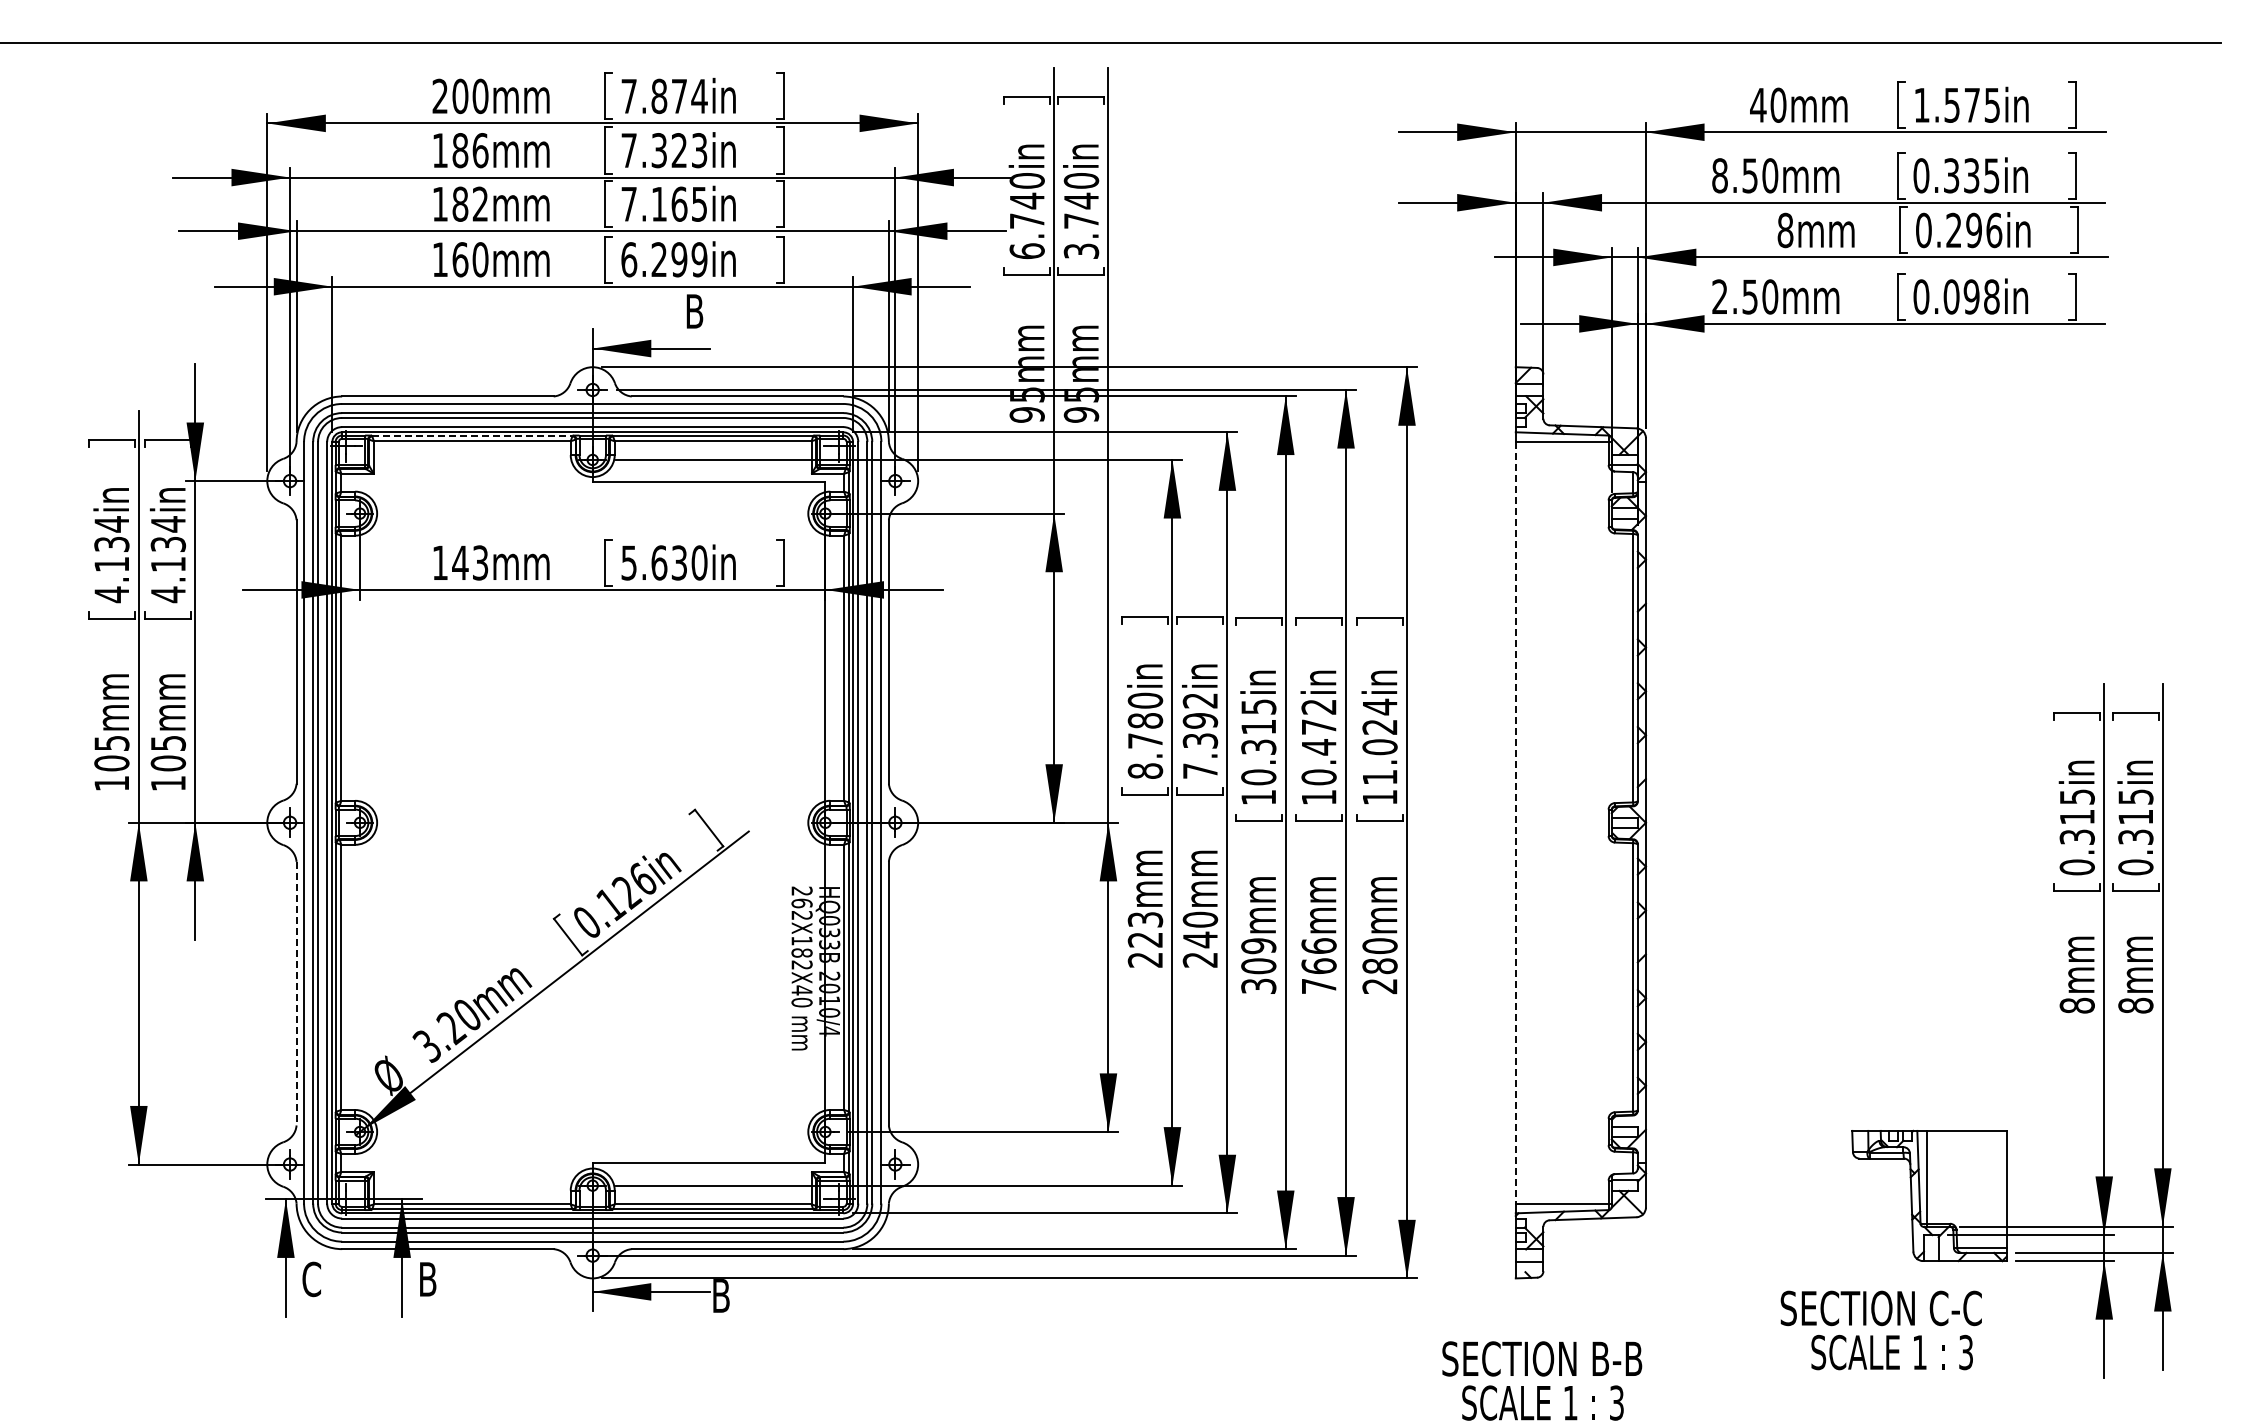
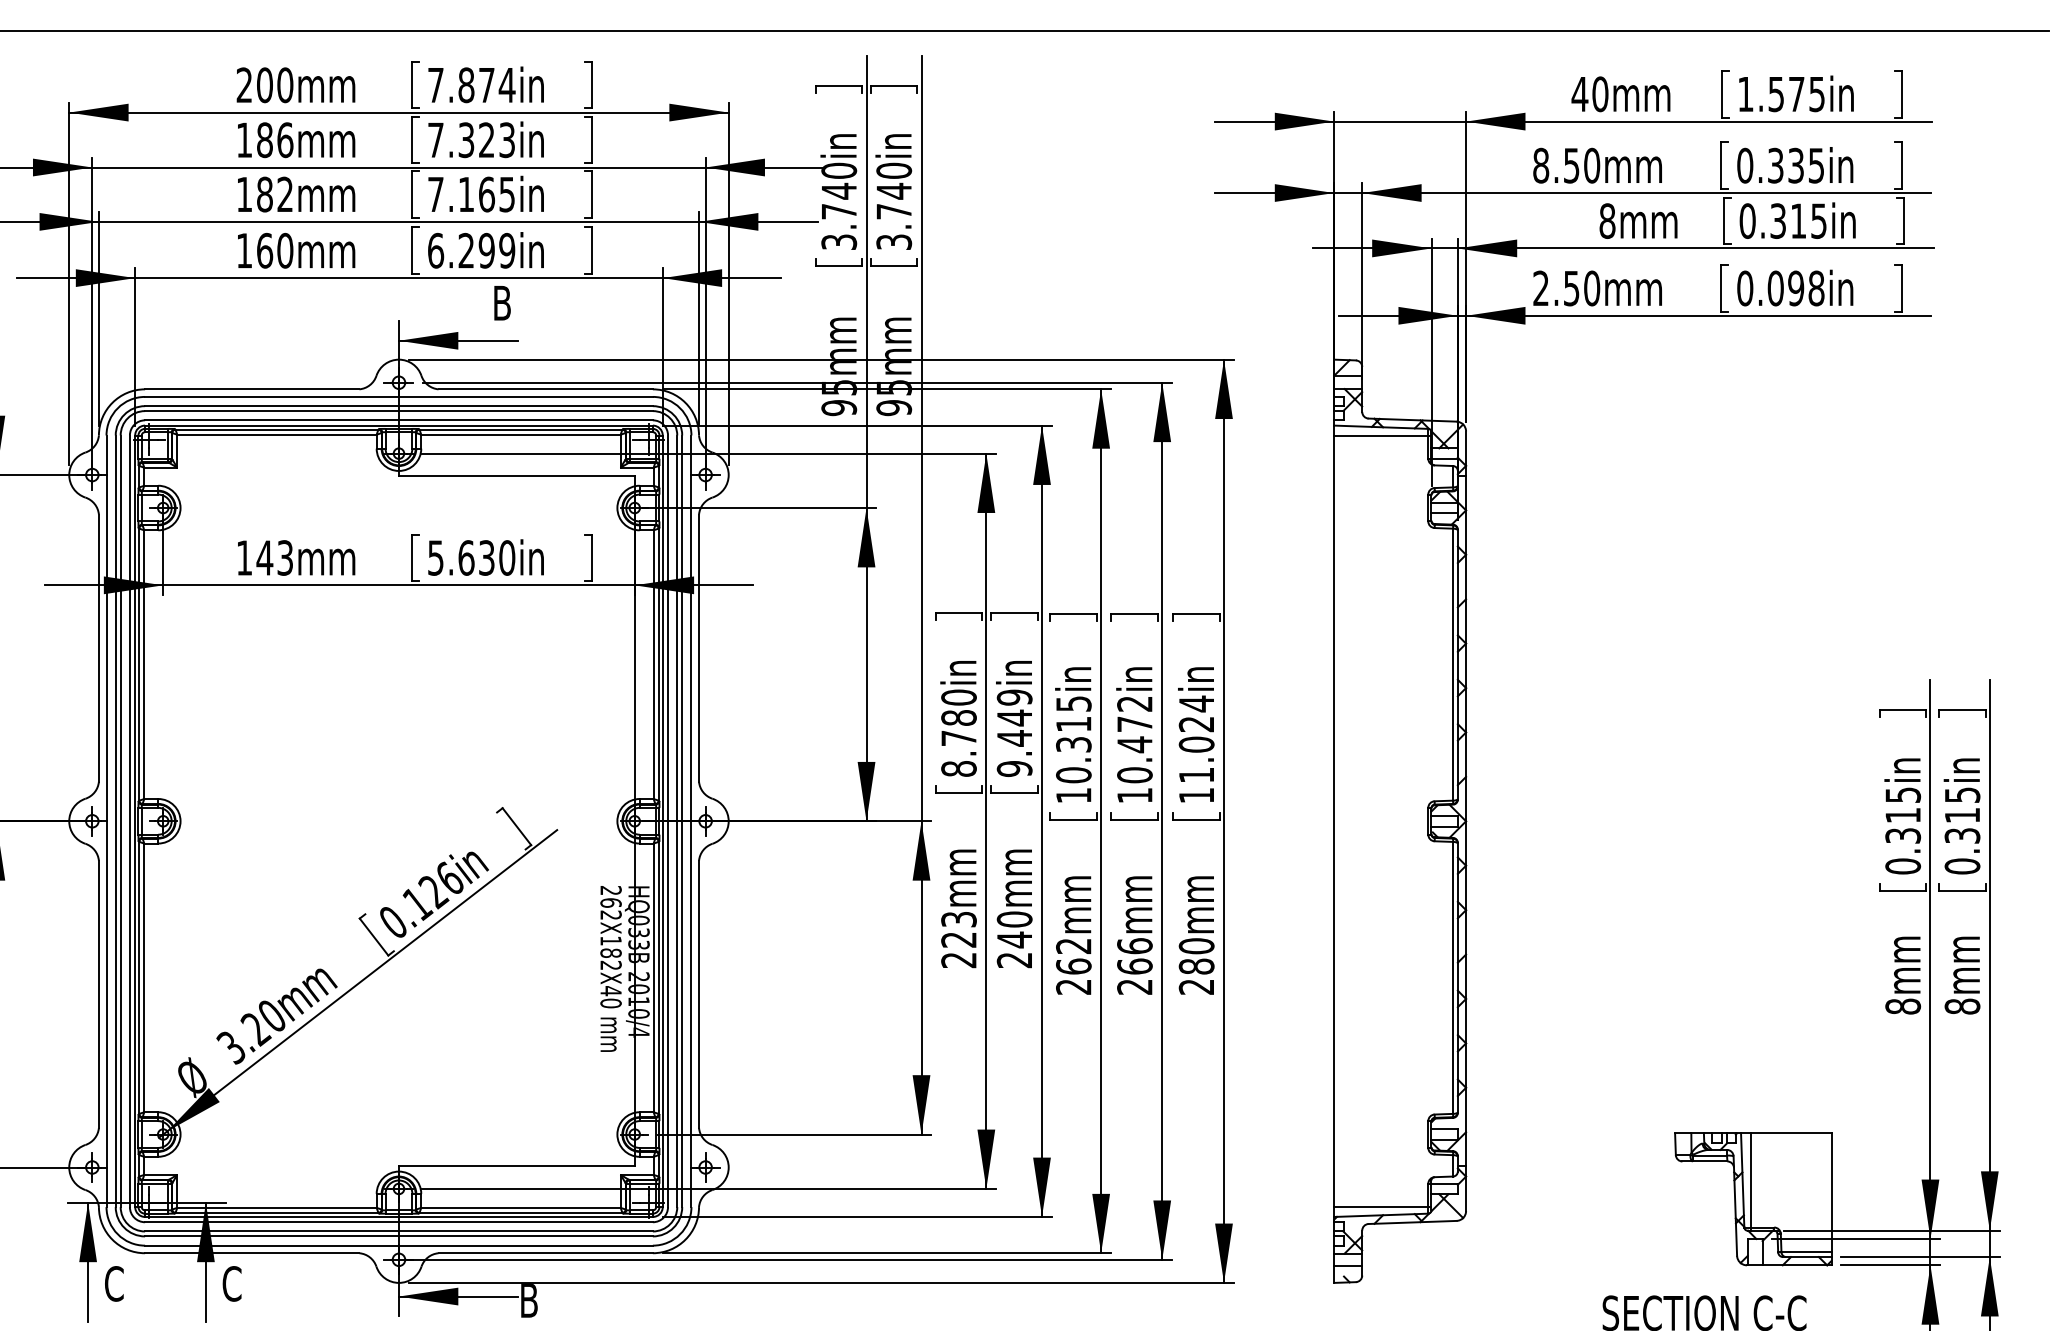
text: (1974, 230) -> (1798, 221), 0.296in -> 0.315in
text: (1026, 251) -> (838, 242), 6.740in -> 3.740in
line: (472, 436) -> (277, 429), dashed -> solid
text: (1200, 736) -> (1014, 733), 7.392in -> 9.449in
line: (1515, 822) -> (1333, 820), dashed -> solid
text: (1258, 966) -> (1073, 966), 309mm -> 262mm
text: (1318, 986) -> (1134, 987), 766mm -> 266mm
line: (296, 993) -> (98, 994), dashed -> solid
text: (427, 1279) -> (231, 1283), B -> C

